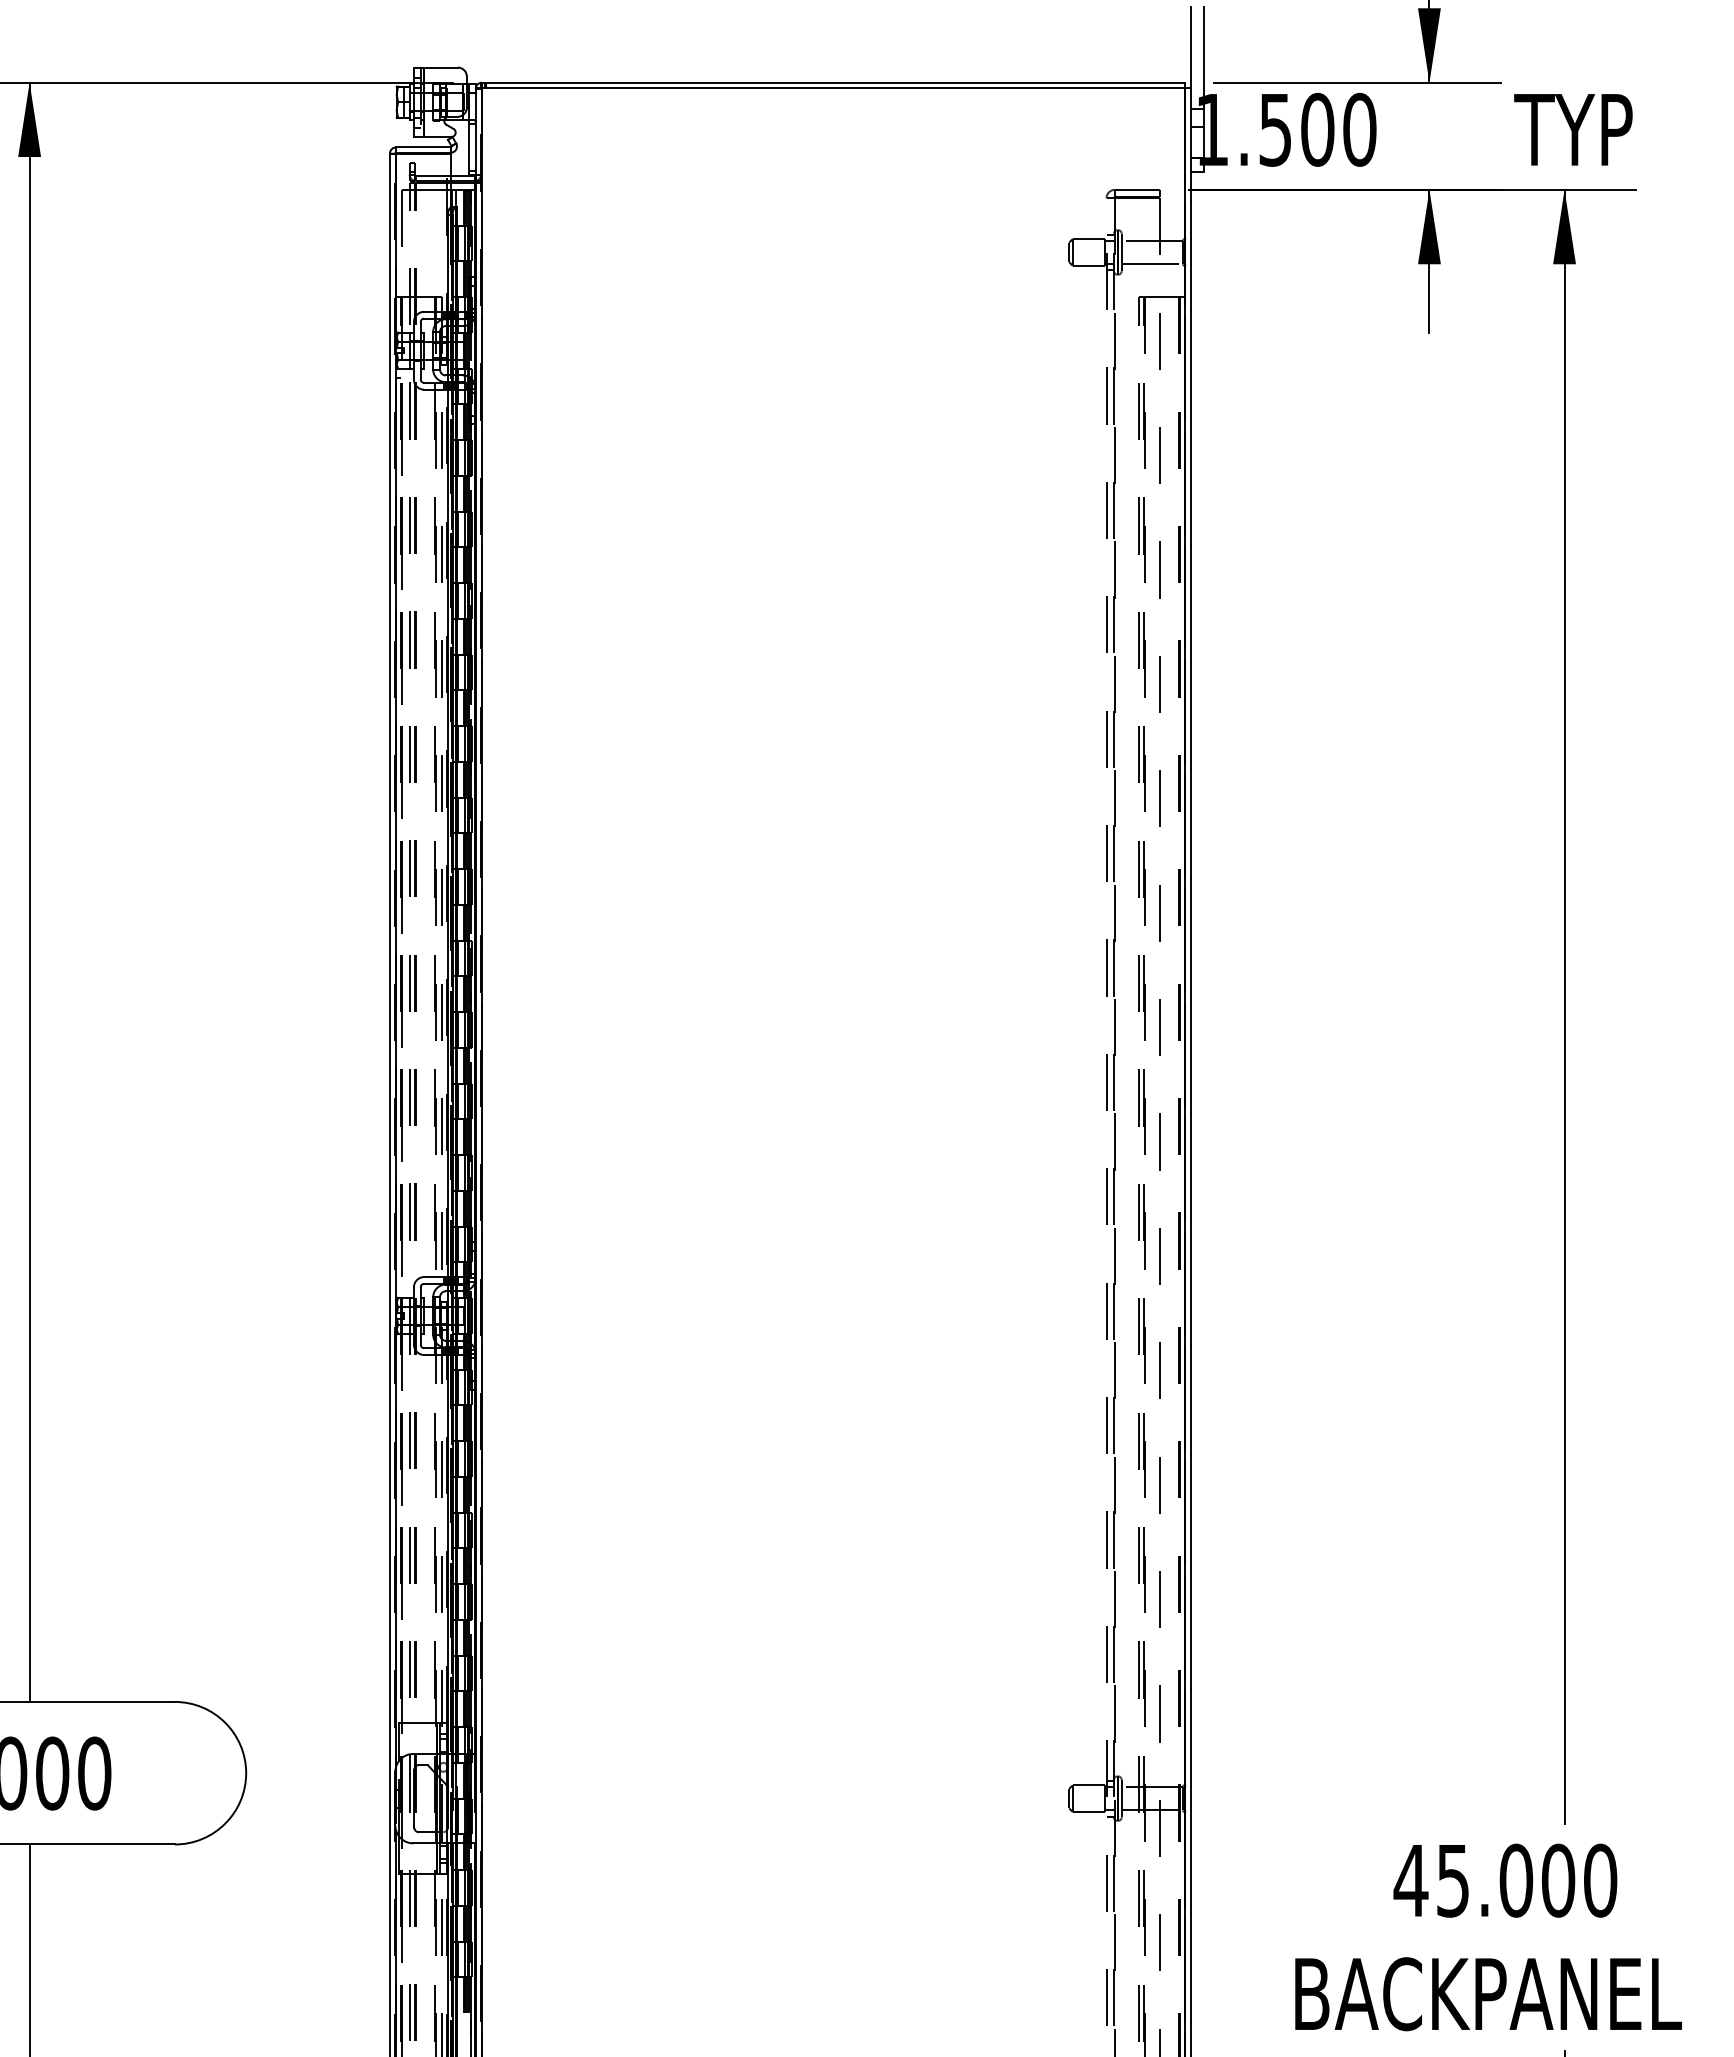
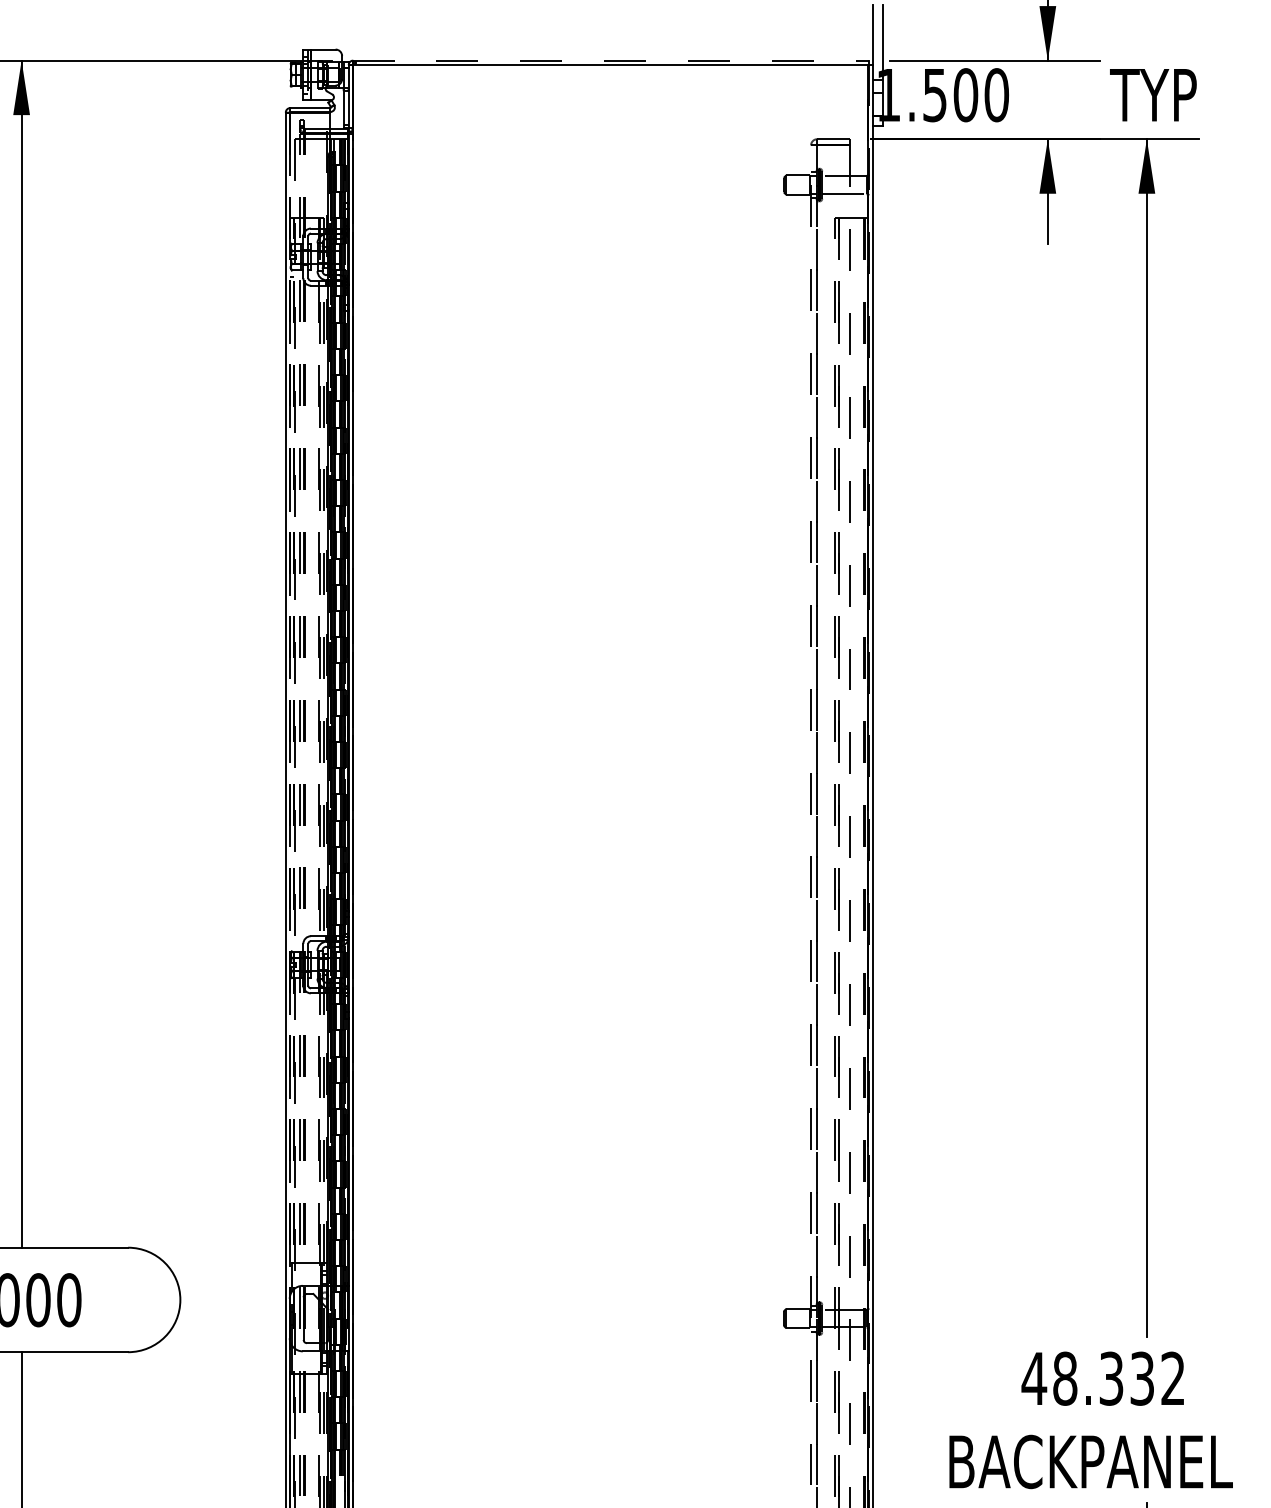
line: (833, 82) -> (610, 60), solid -> dashed
line: (396, 960) -> (290, 704), solid -> dashed
text: (1526, 1880) -> (1118, 1378), 45.000 -> 48.332

